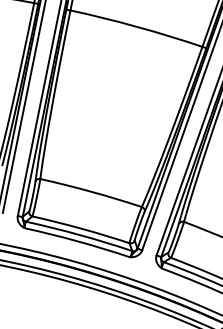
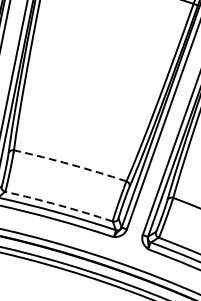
arc: (91, 191) -> (70, 164), solid -> dashed
arc: (81, 228) -> (59, 205), solid -> dashed

